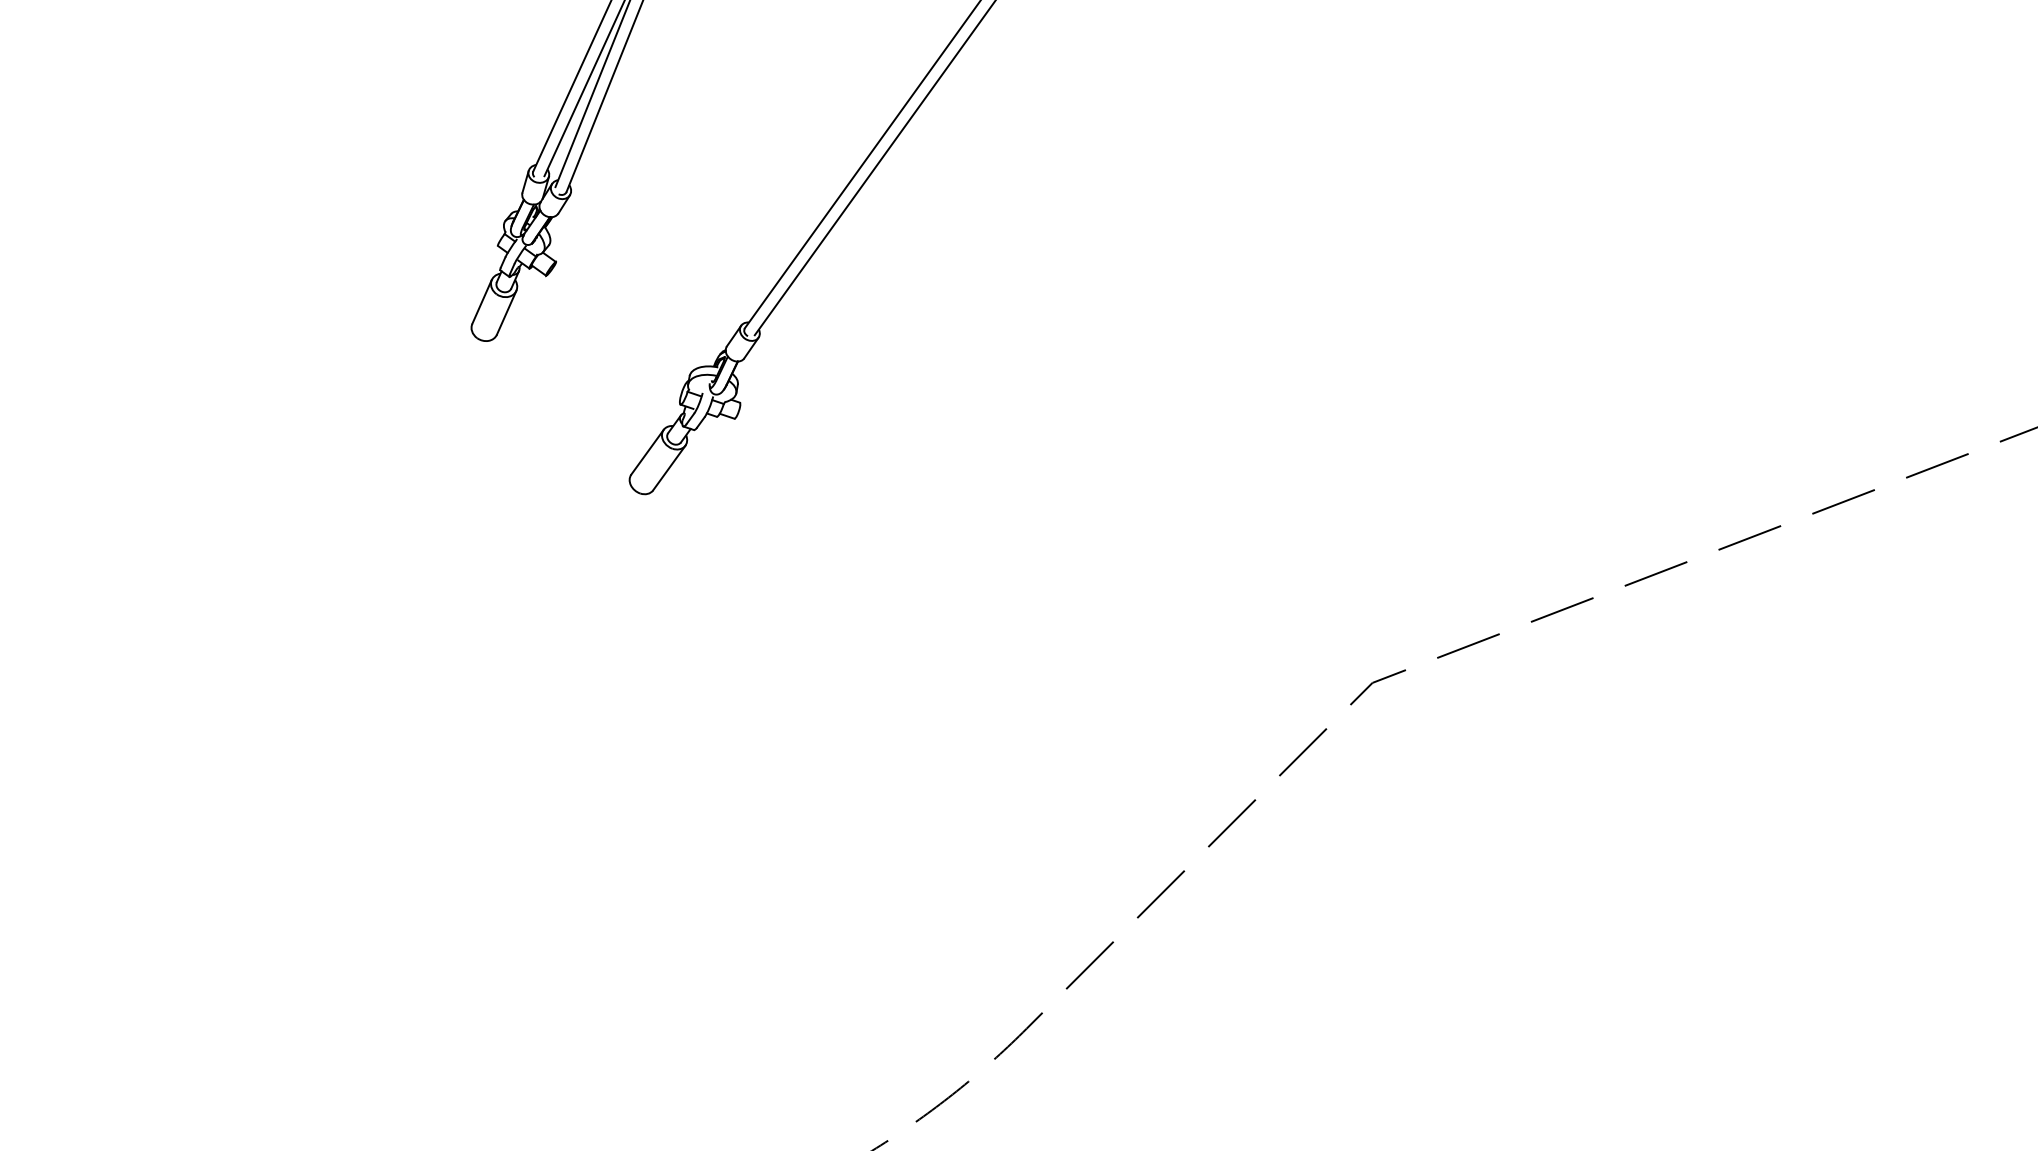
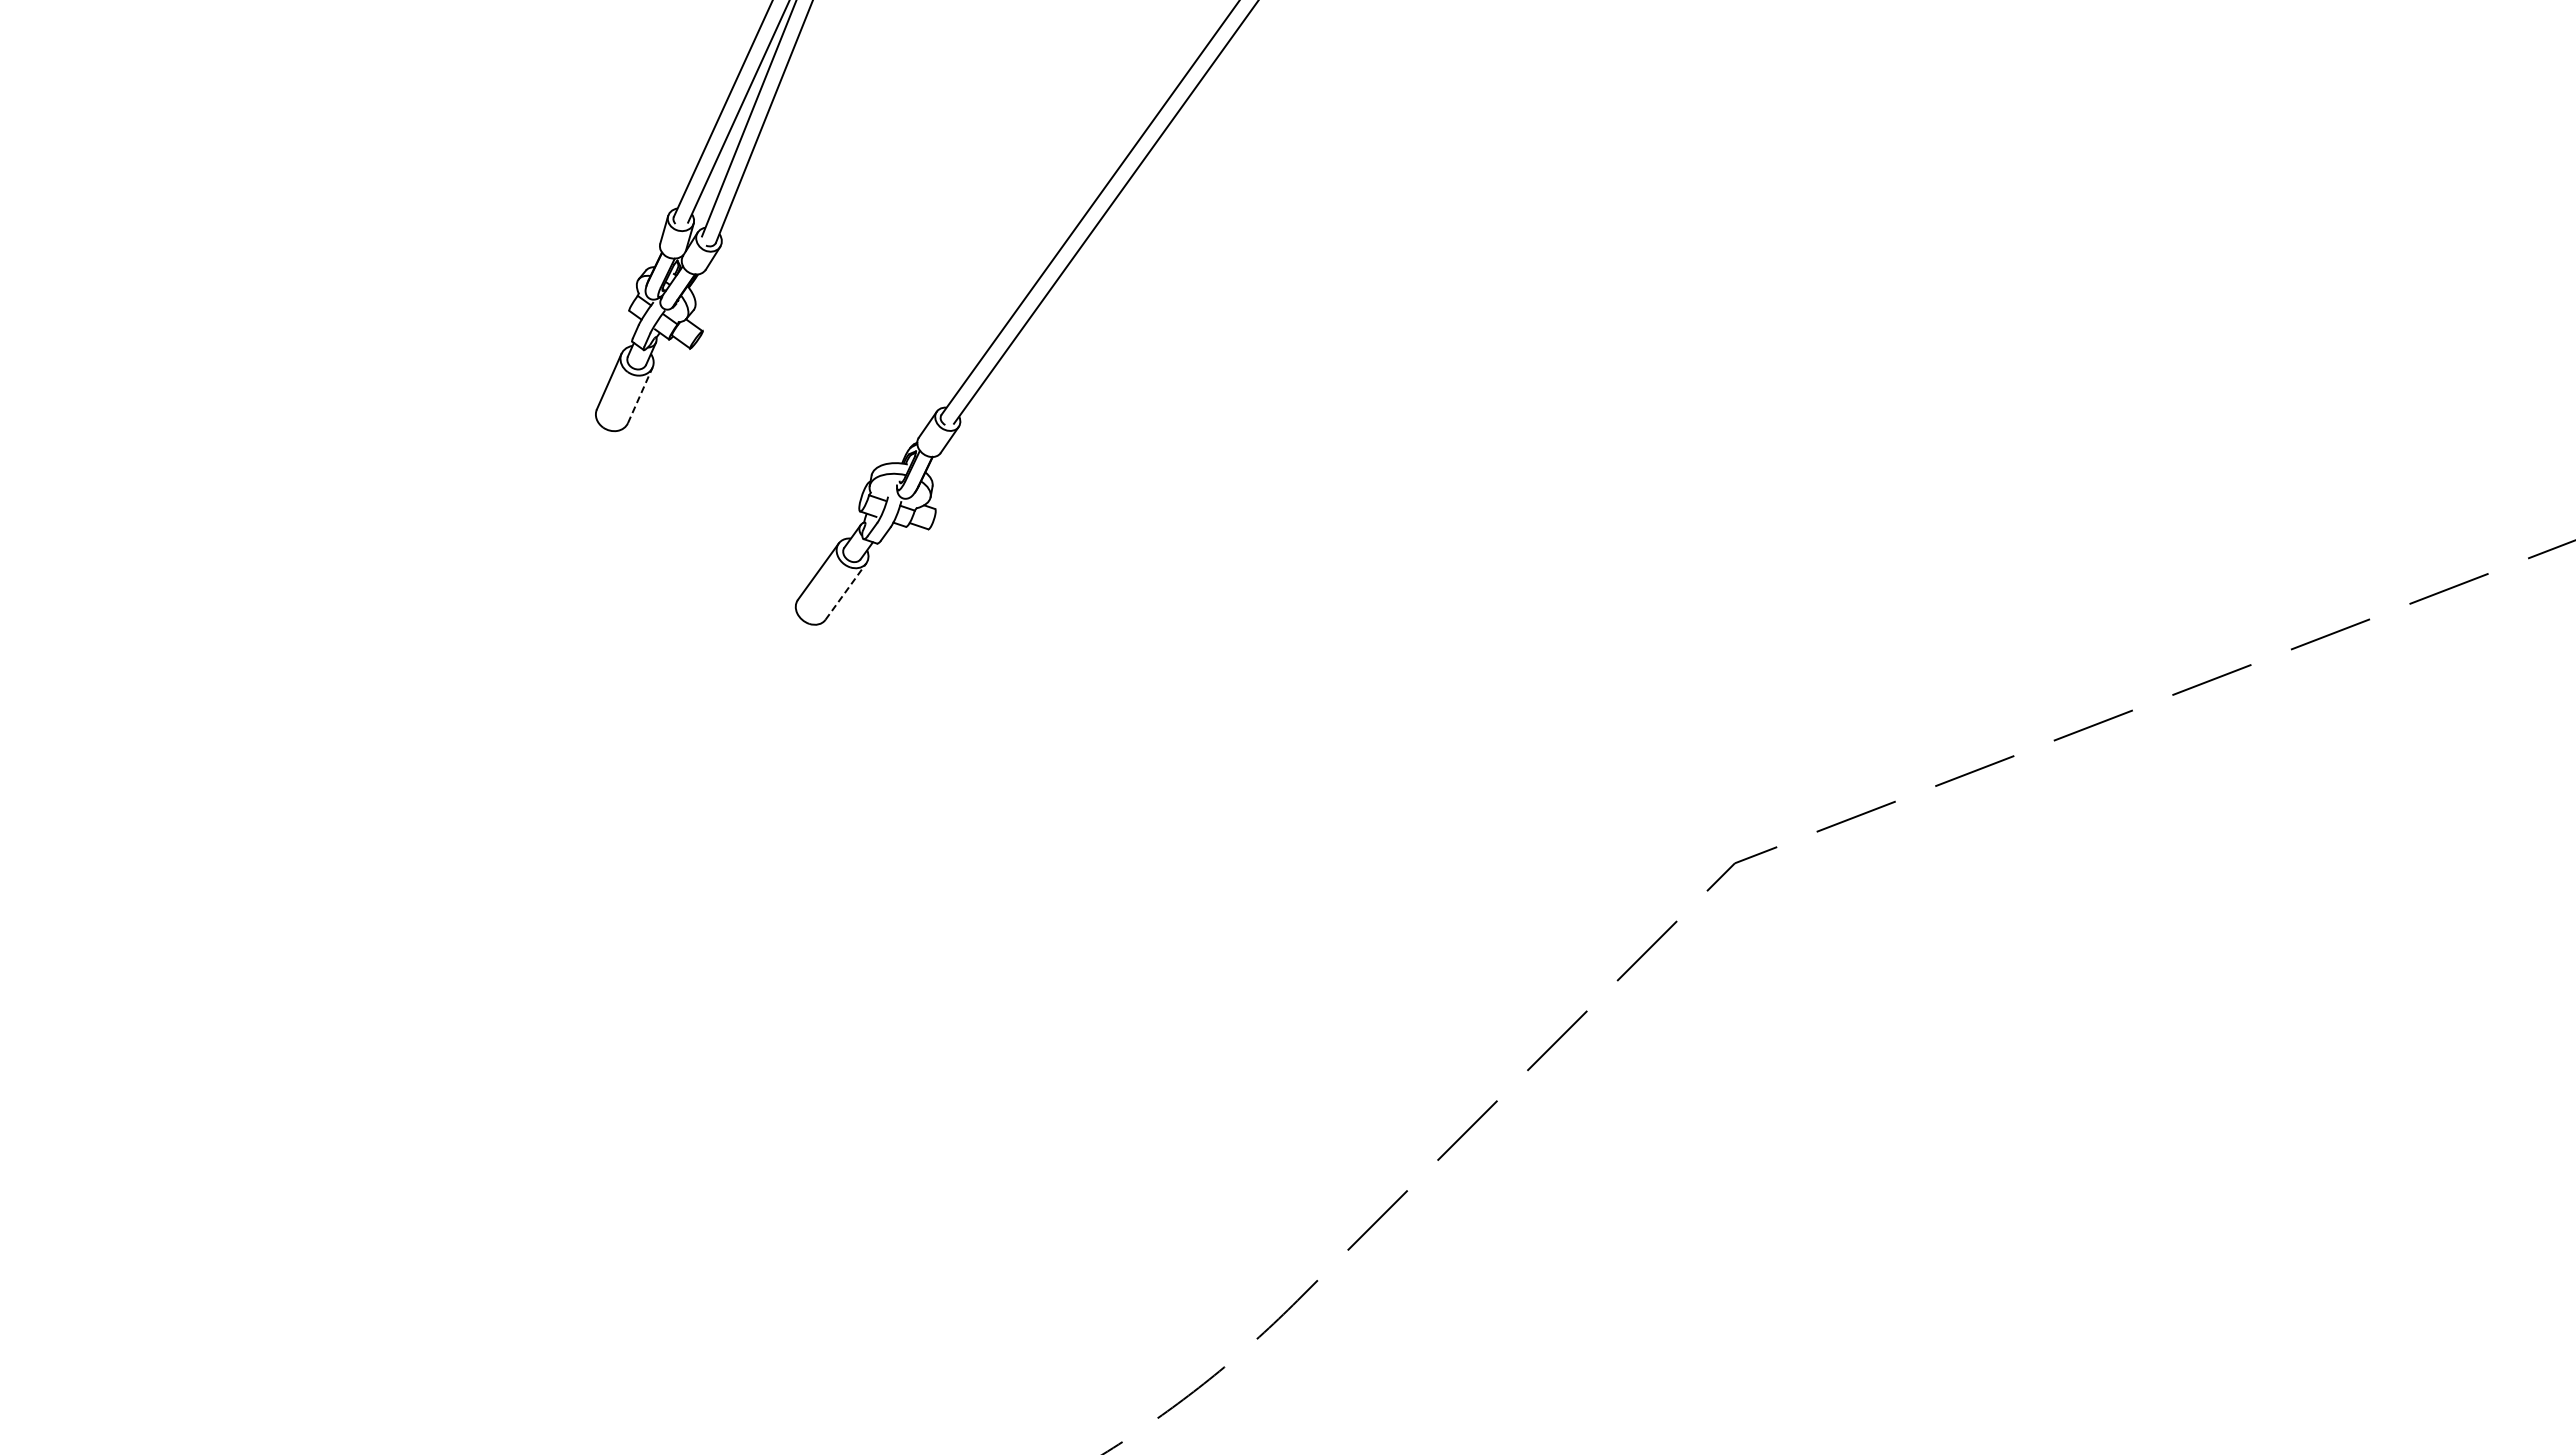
line: (506, 312) -> (640, 394), solid -> dashed
line: (668, 467) -> (845, 591), solid -> dashed

